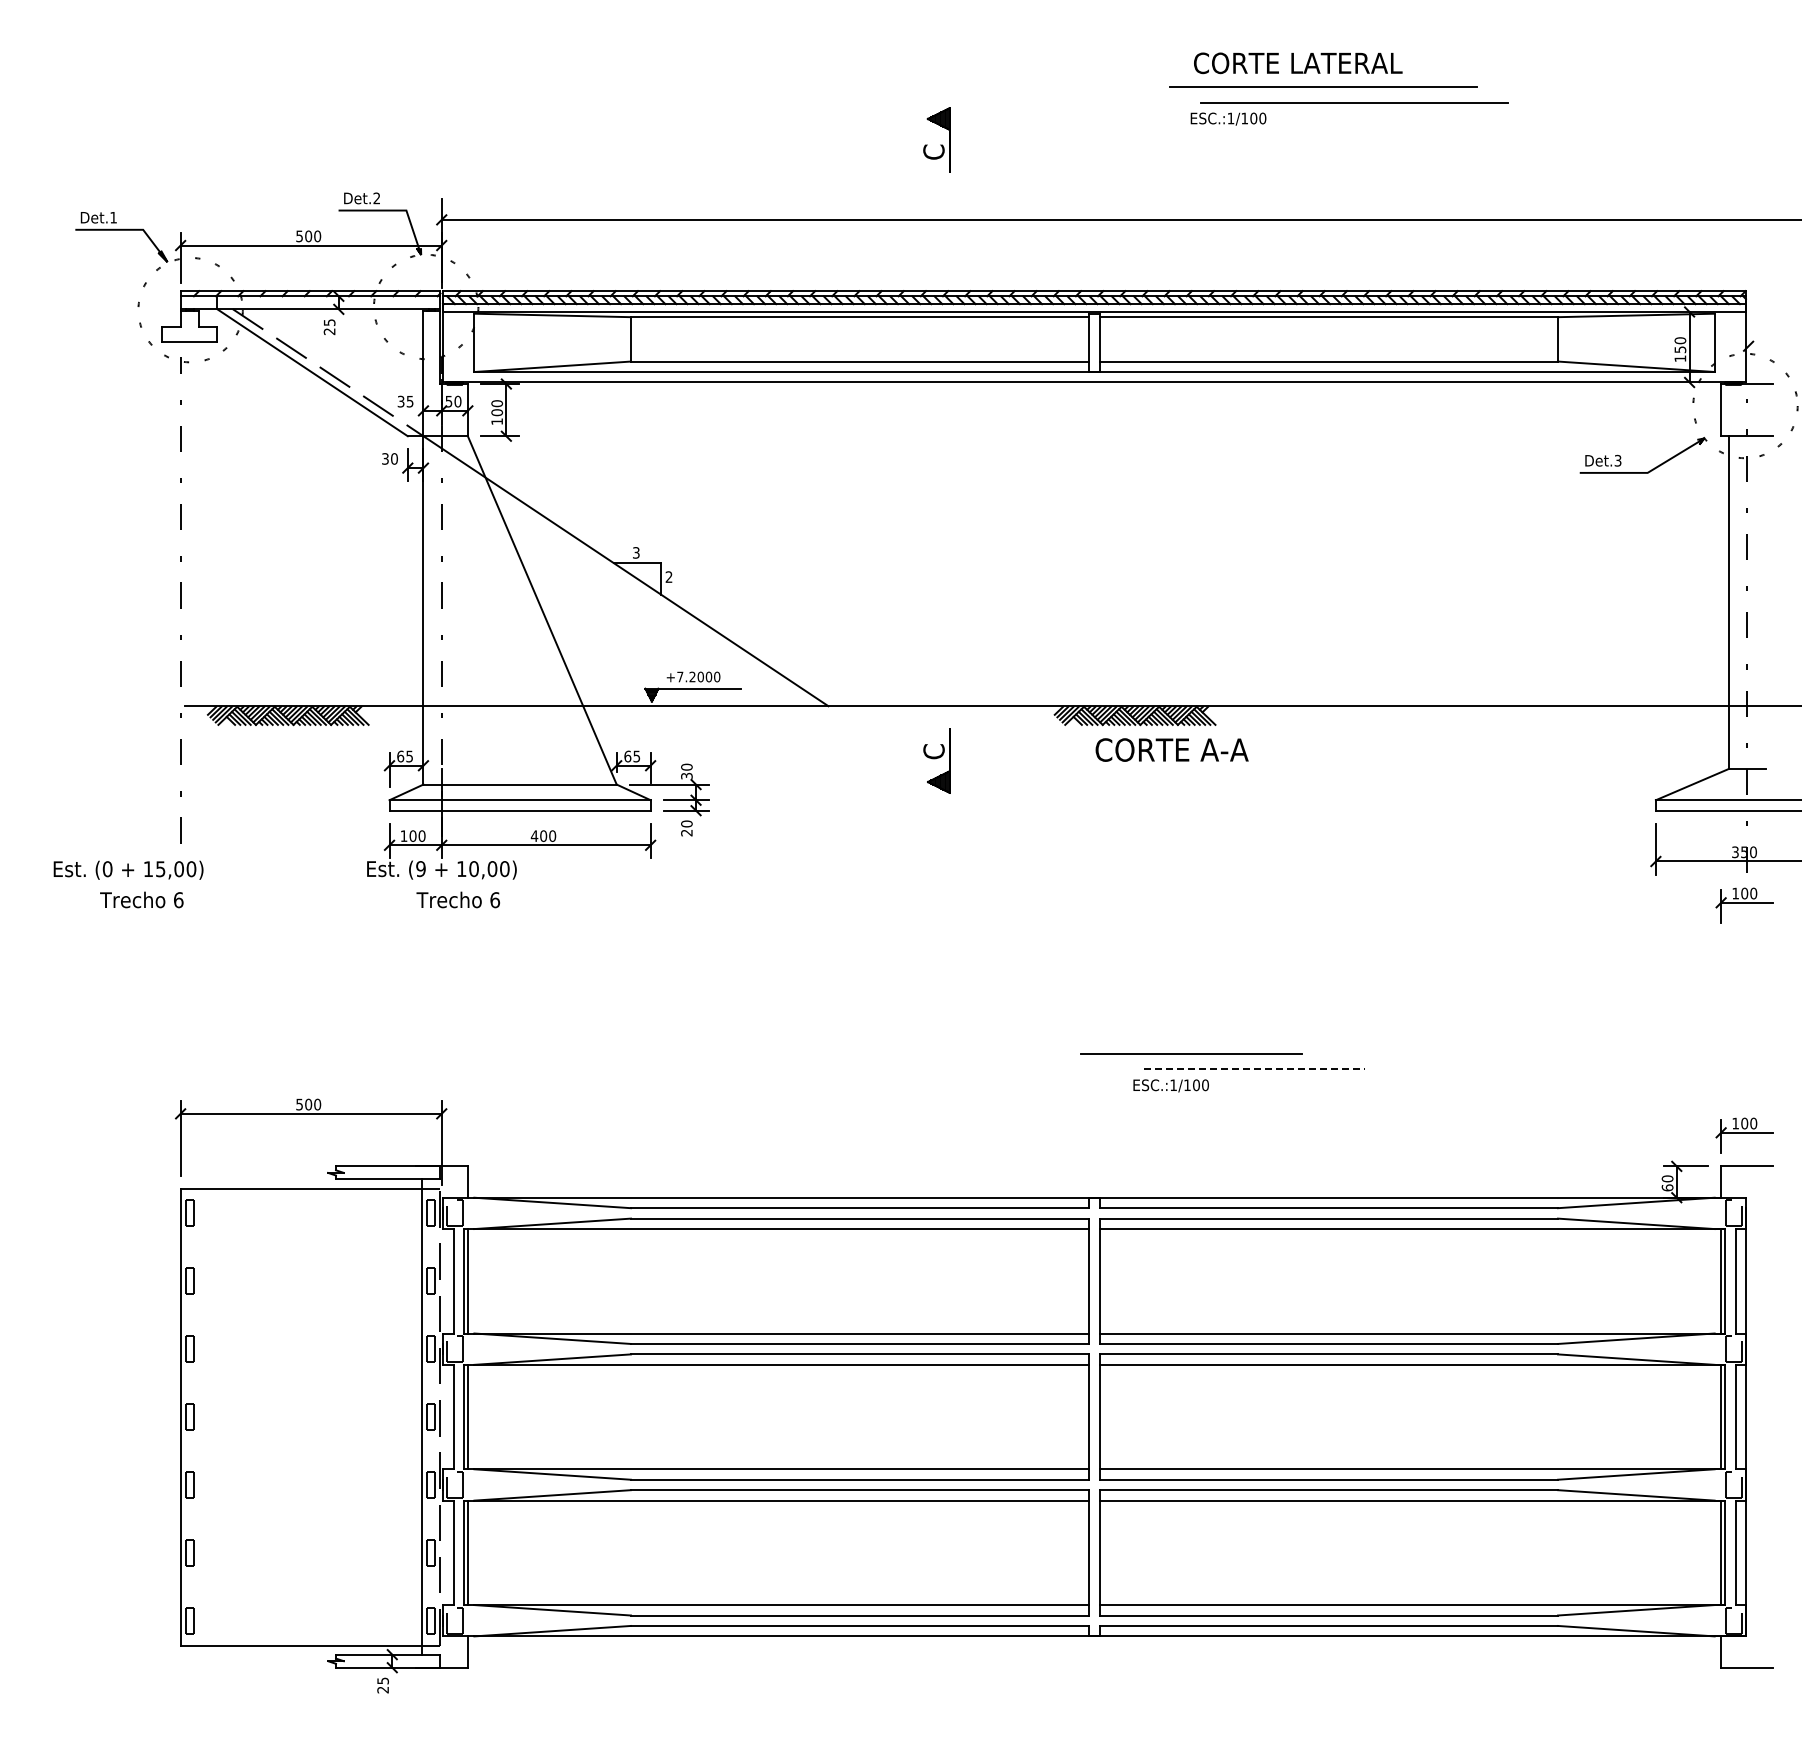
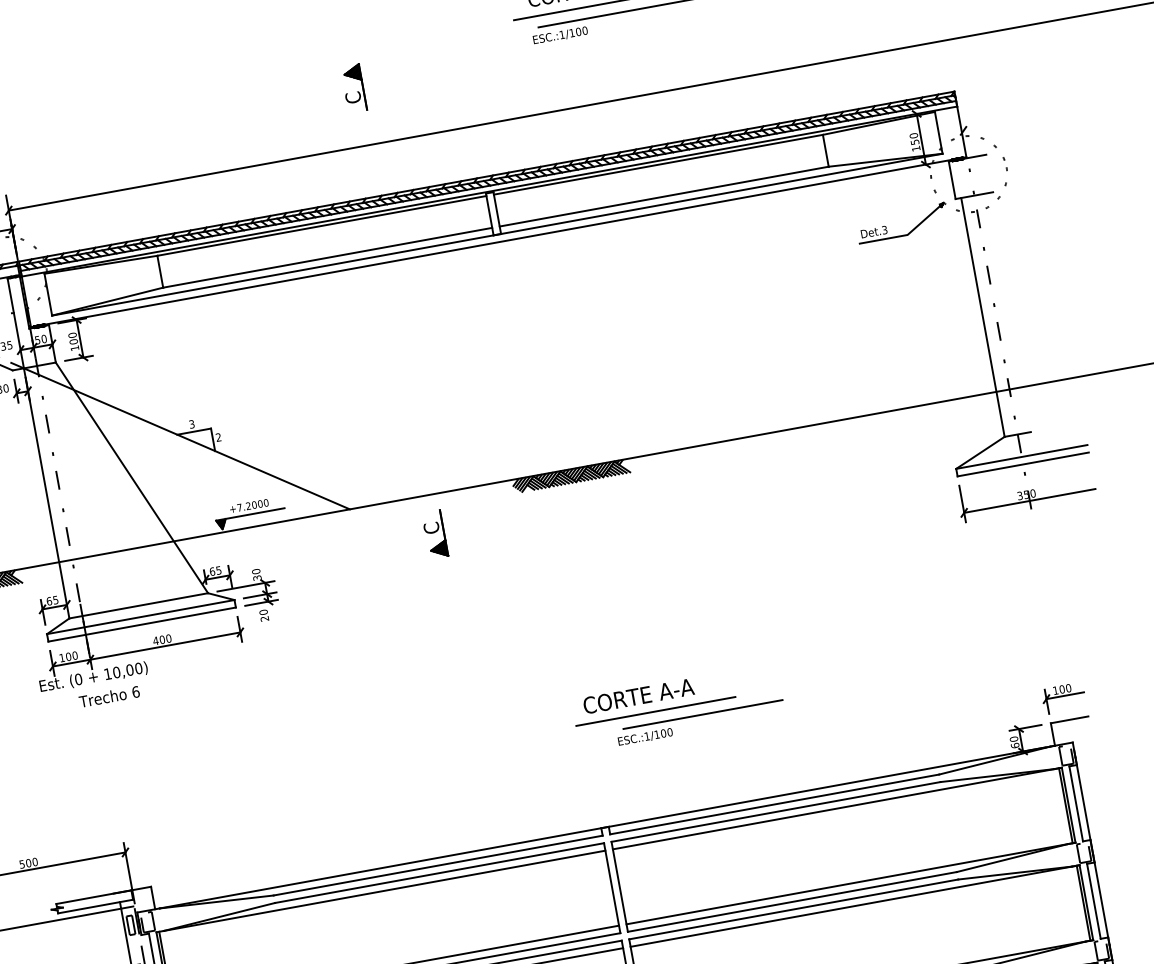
text: (1171, 749) -> (638, 695), moved
text: (420, 869) -> (78, 679), (9 -> (0
part: (1744, 905) -> (1033, 532), removed
line: (1254, 1069) -> (703, 714), dashed -> solid

